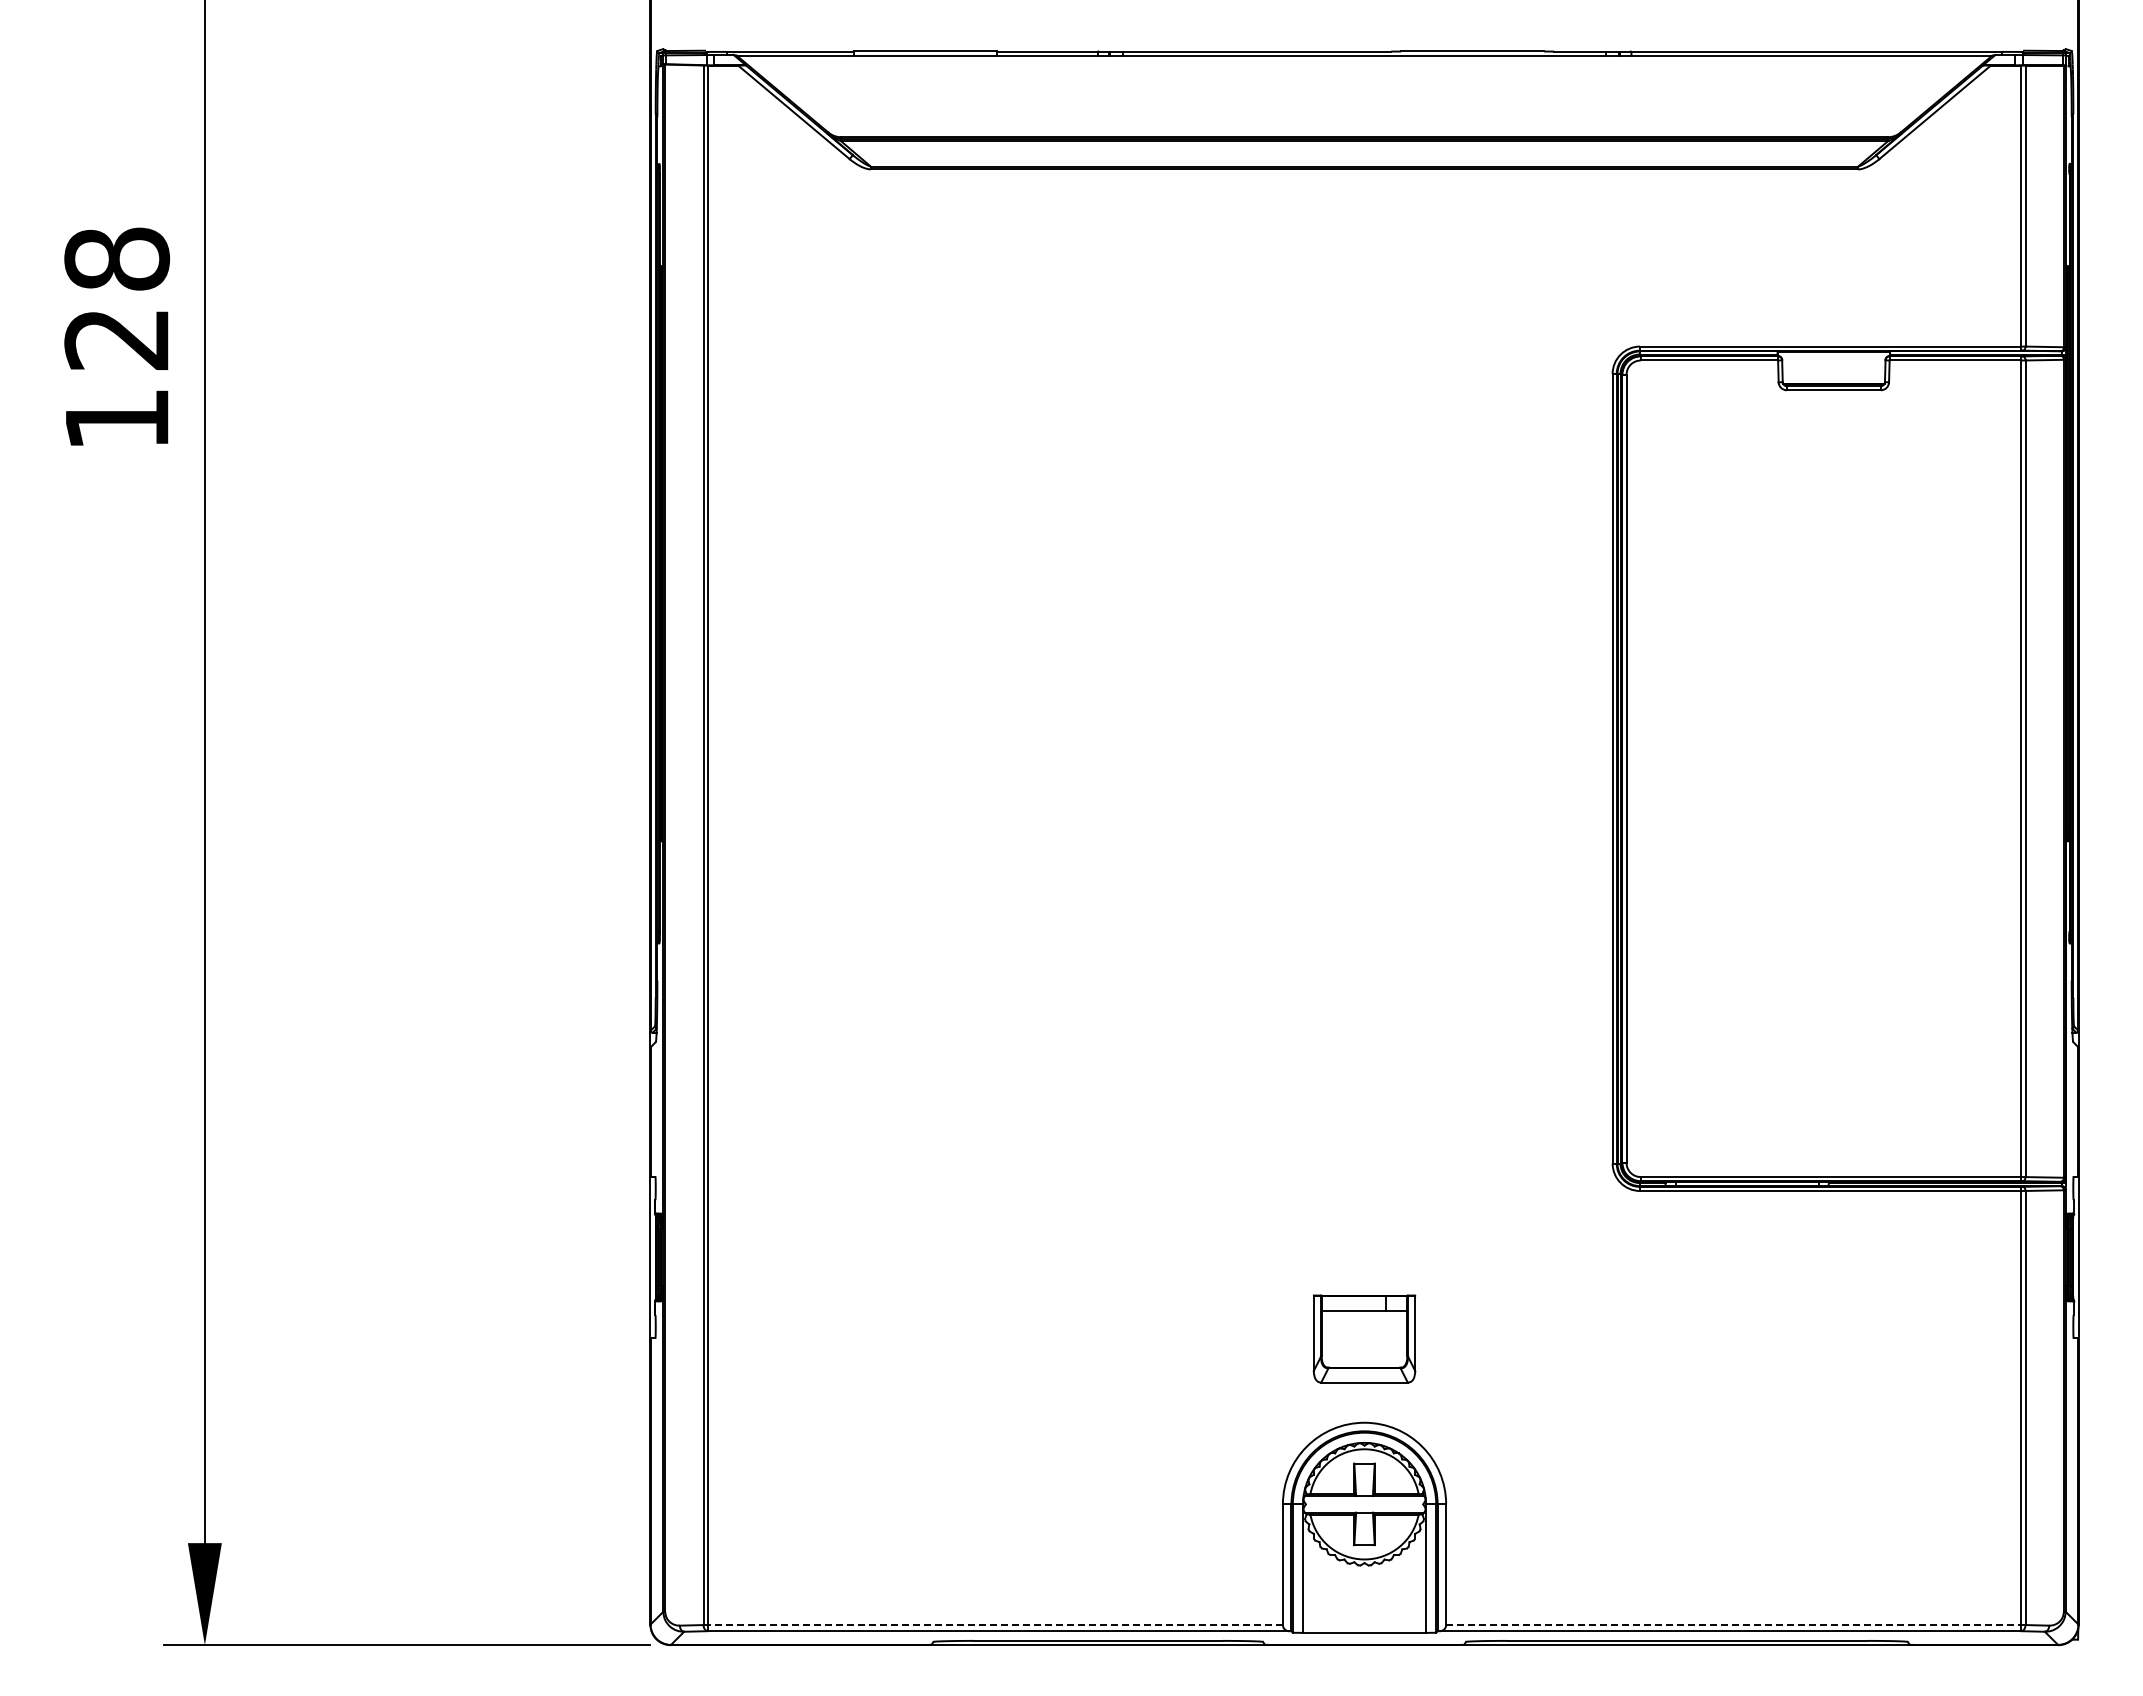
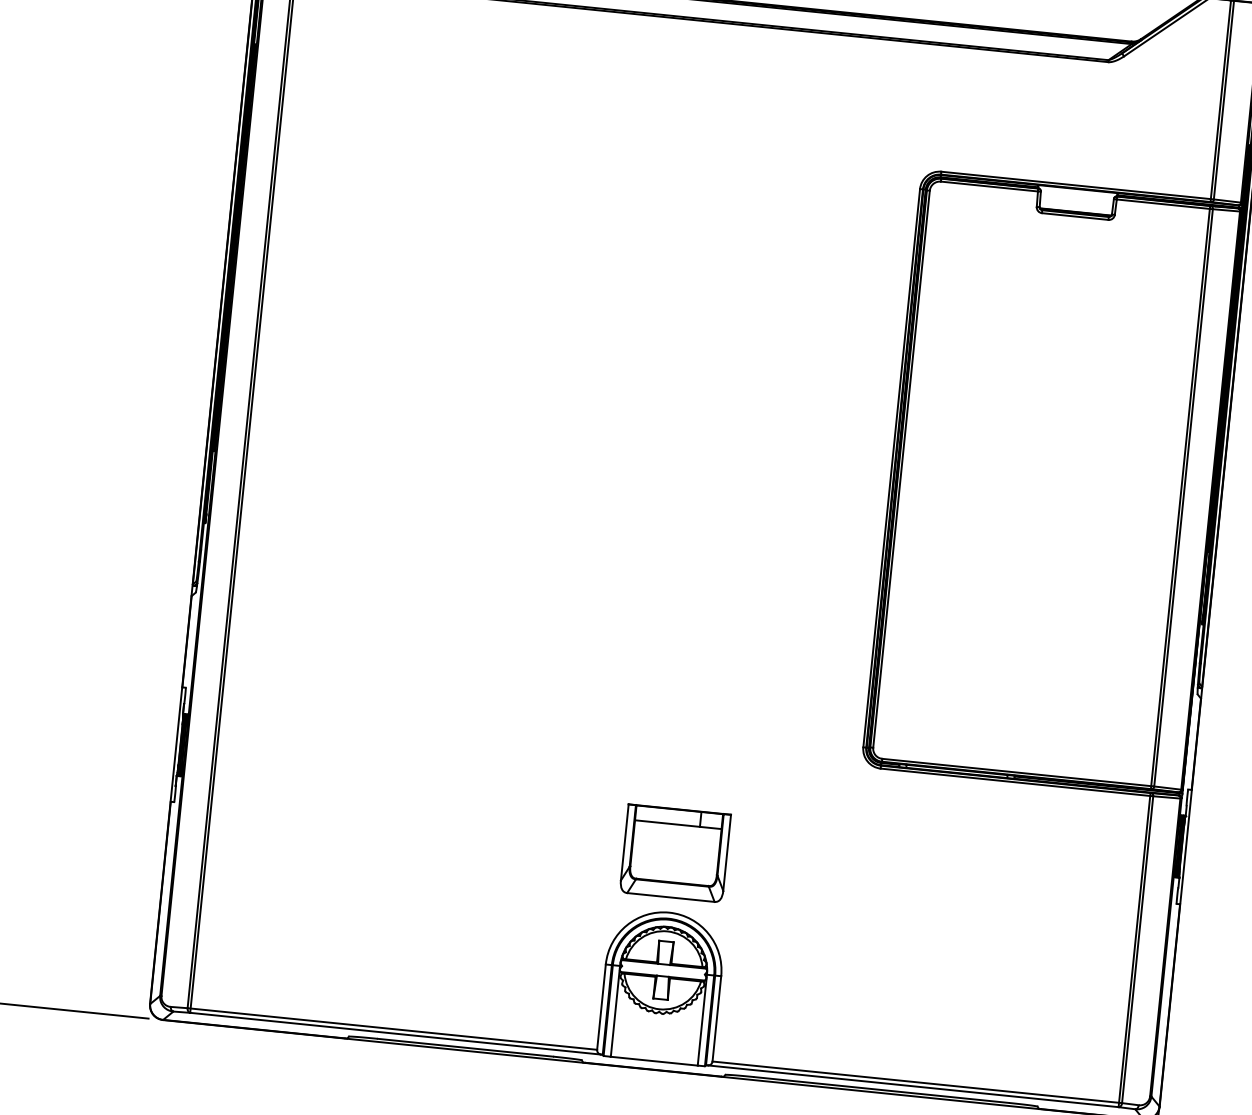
part: (1364, 1338) -> (675, 853), size x1.43
line: (993, 1625) -> (392, 1029), dashed -> solid
line: (1735, 1625) -> (917, 1082), dashed -> solid

